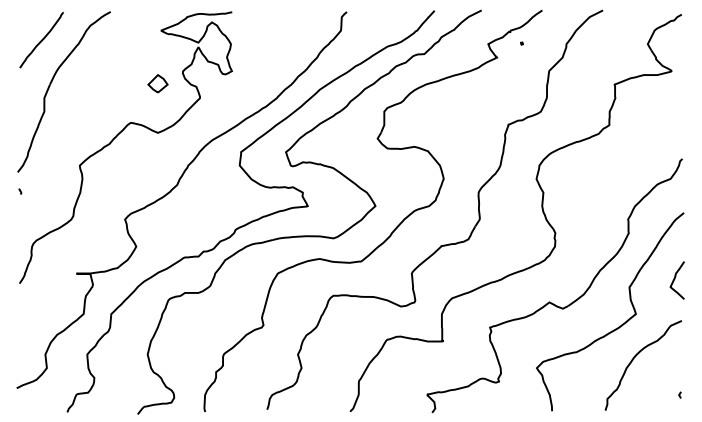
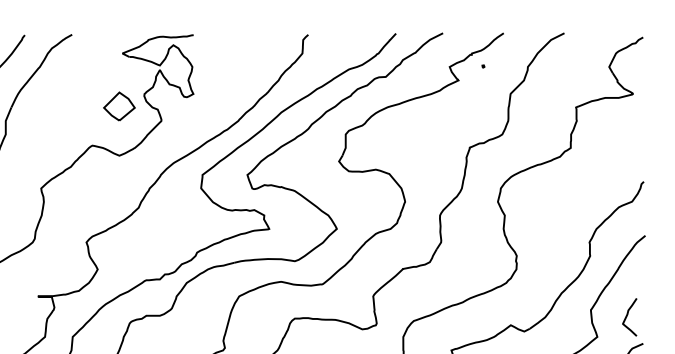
part: (157, 83) -> (118, 106), size x1.6
curve: (675, 279) -> (627, 316), moved

